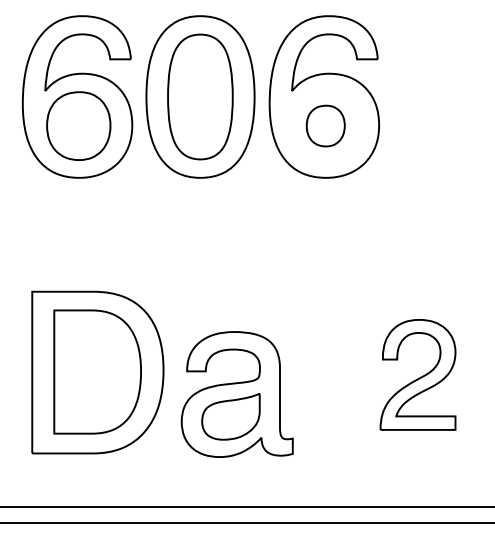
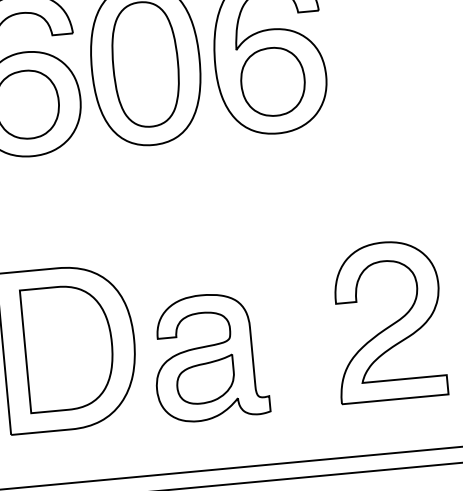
part: (325, 125) -> (272, 81), size x1.67
part: (417, 374) -> (387, 320), size x1.43

